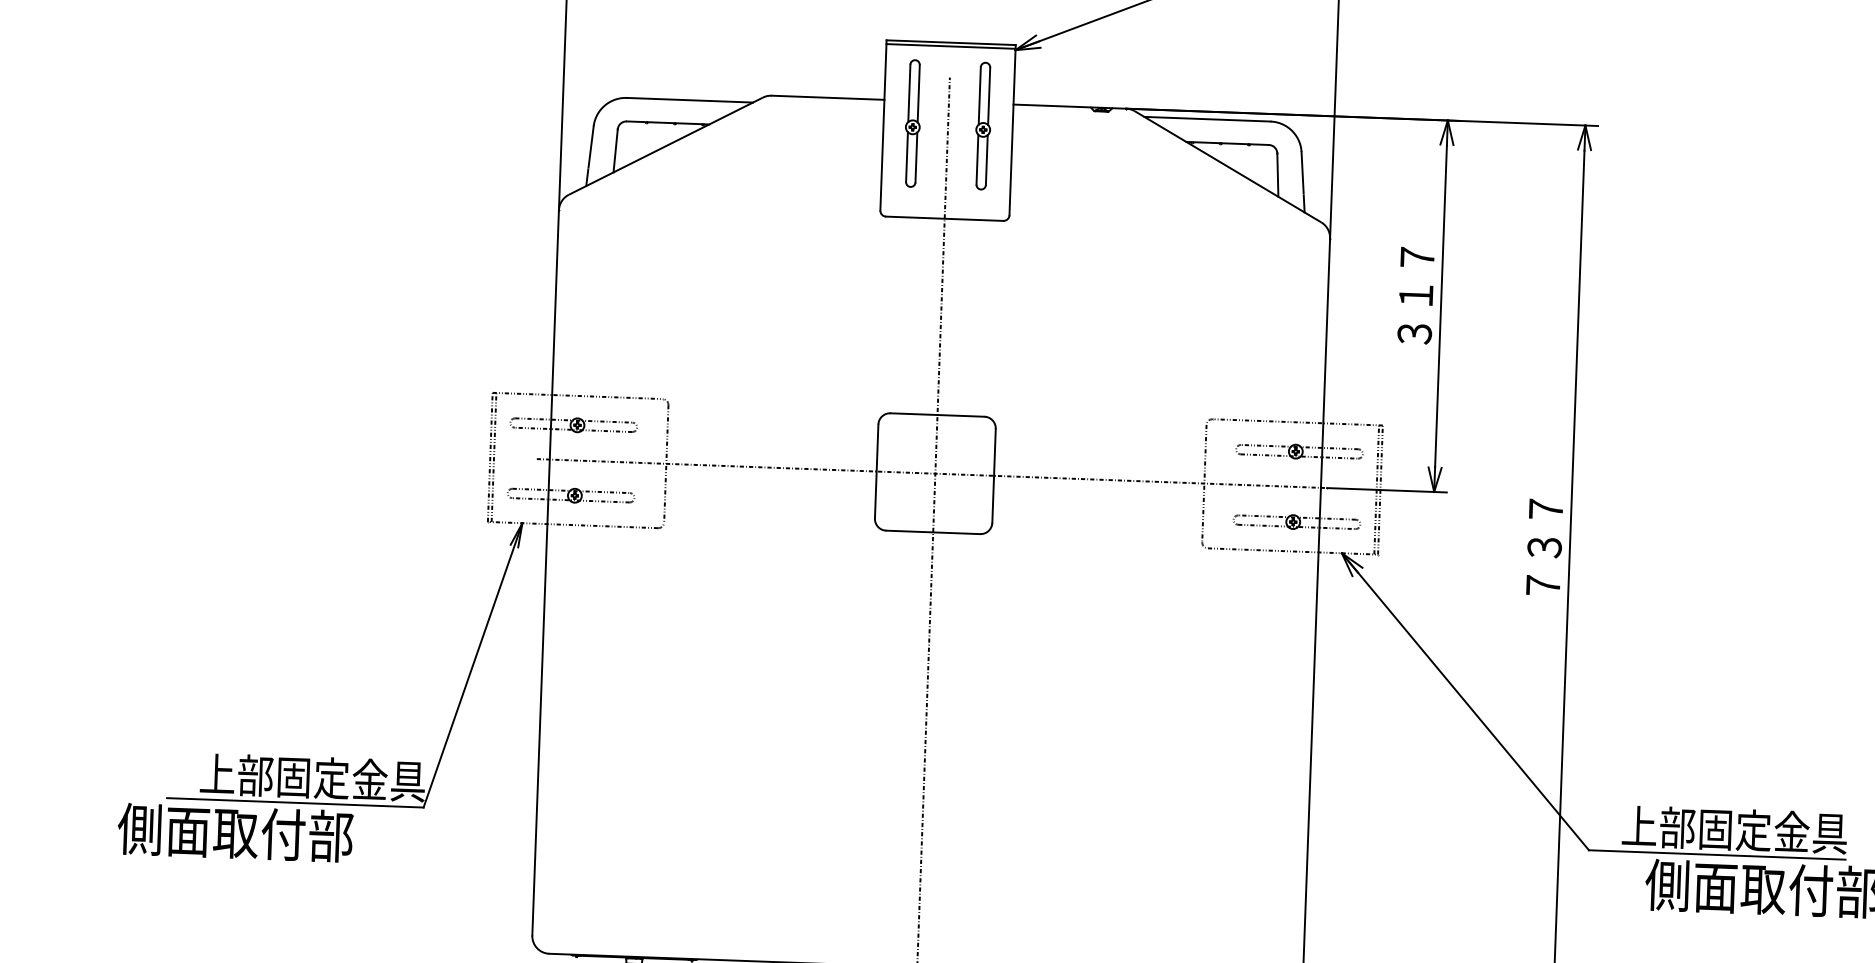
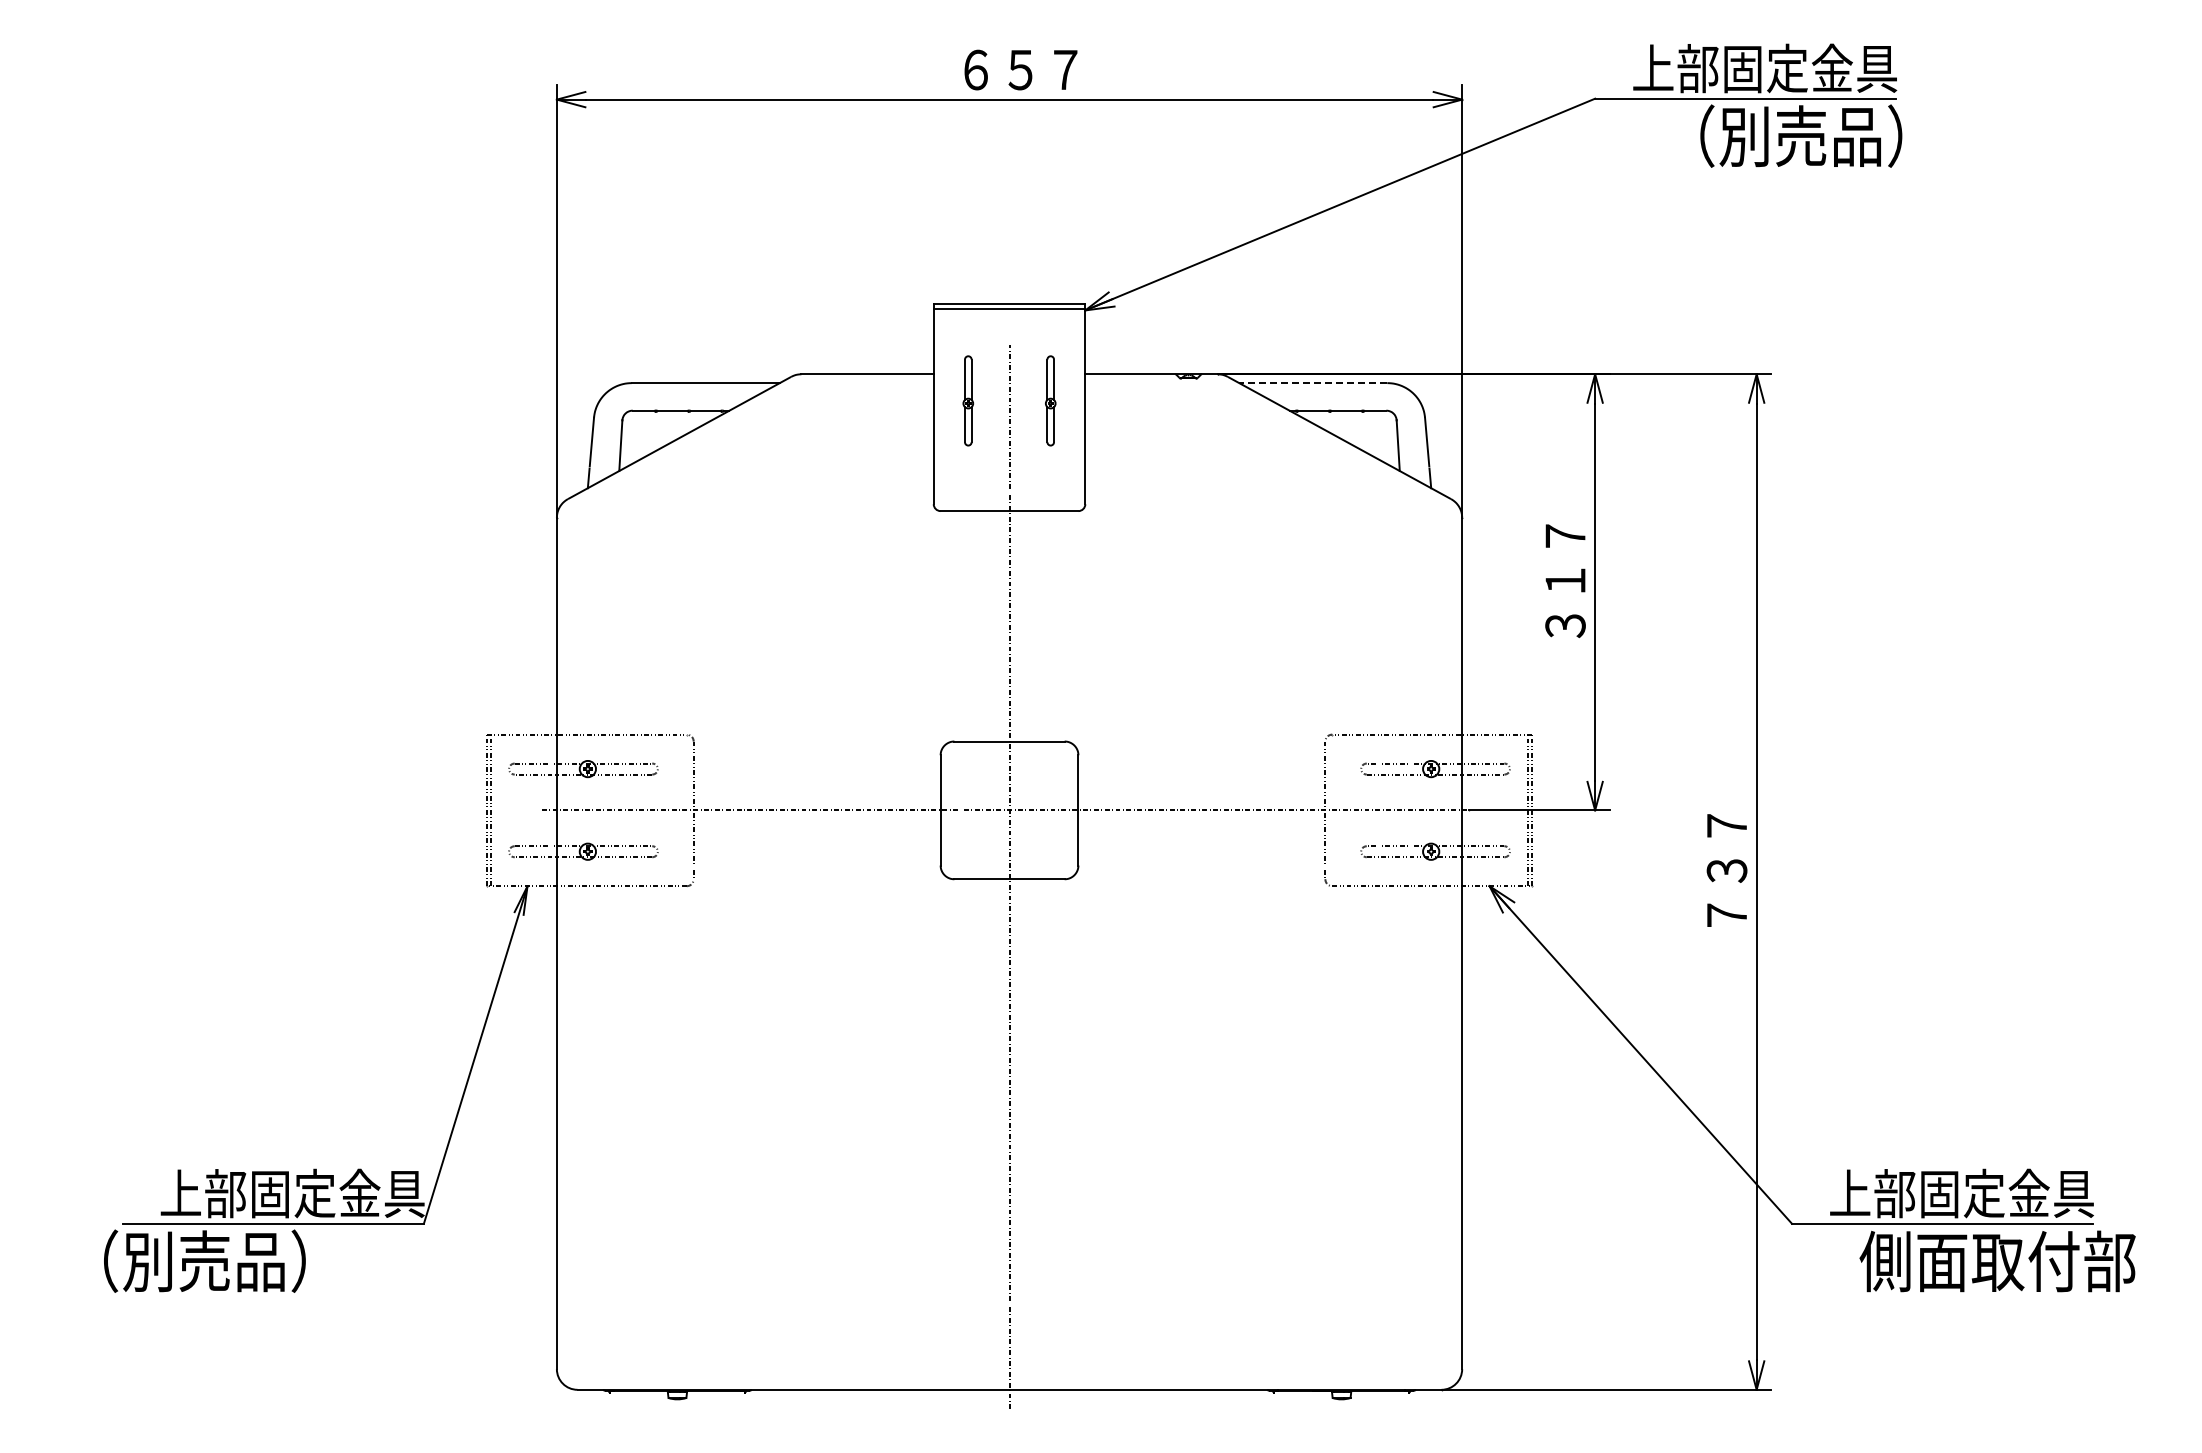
line: (1206, 119) -> (1312, 383), solid -> dashed
part: (913, 123) -> (968, 400), size x0.6
part: (983, 125) -> (1050, 400), size x0.6
text: (235, 831) -> (204, 1260), 側面取付部 -> （別売品）

